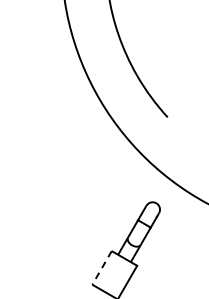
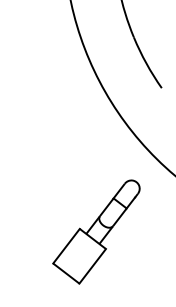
line: (101, 268) -> (65, 246), dashed -> solid

